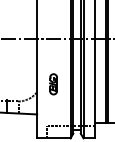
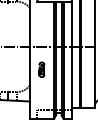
part: (53, 83) -> (41, 69), moved

